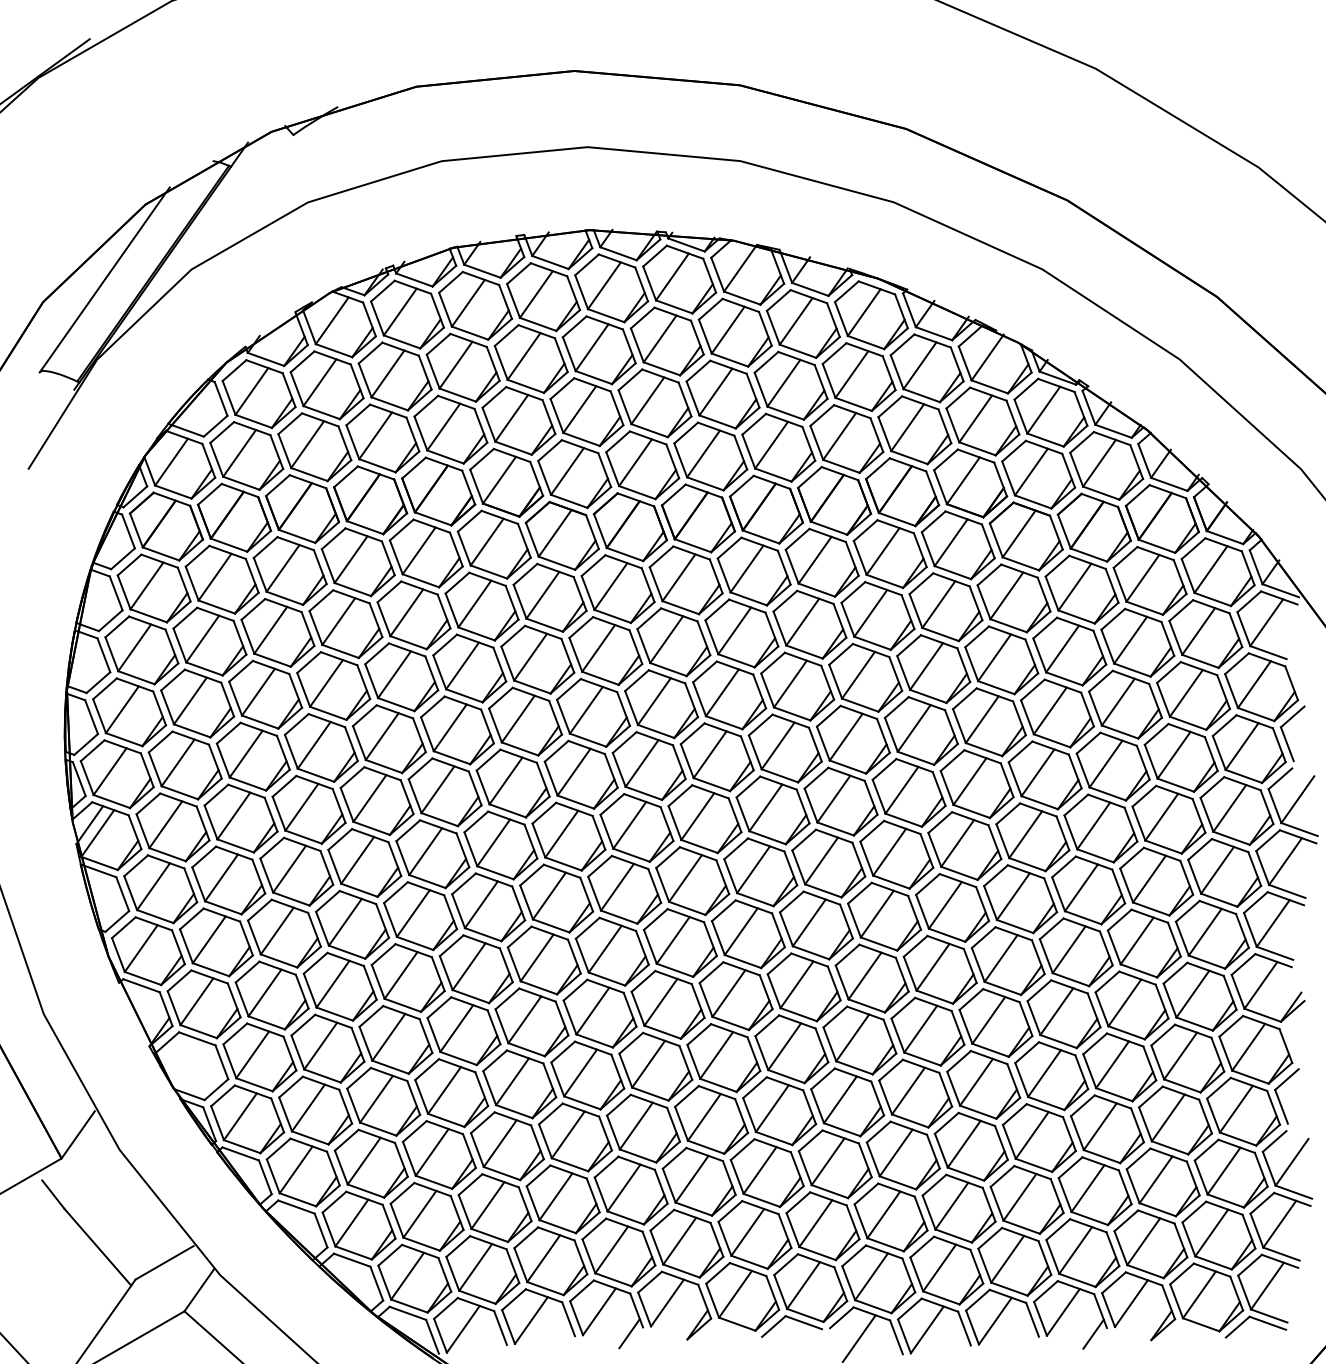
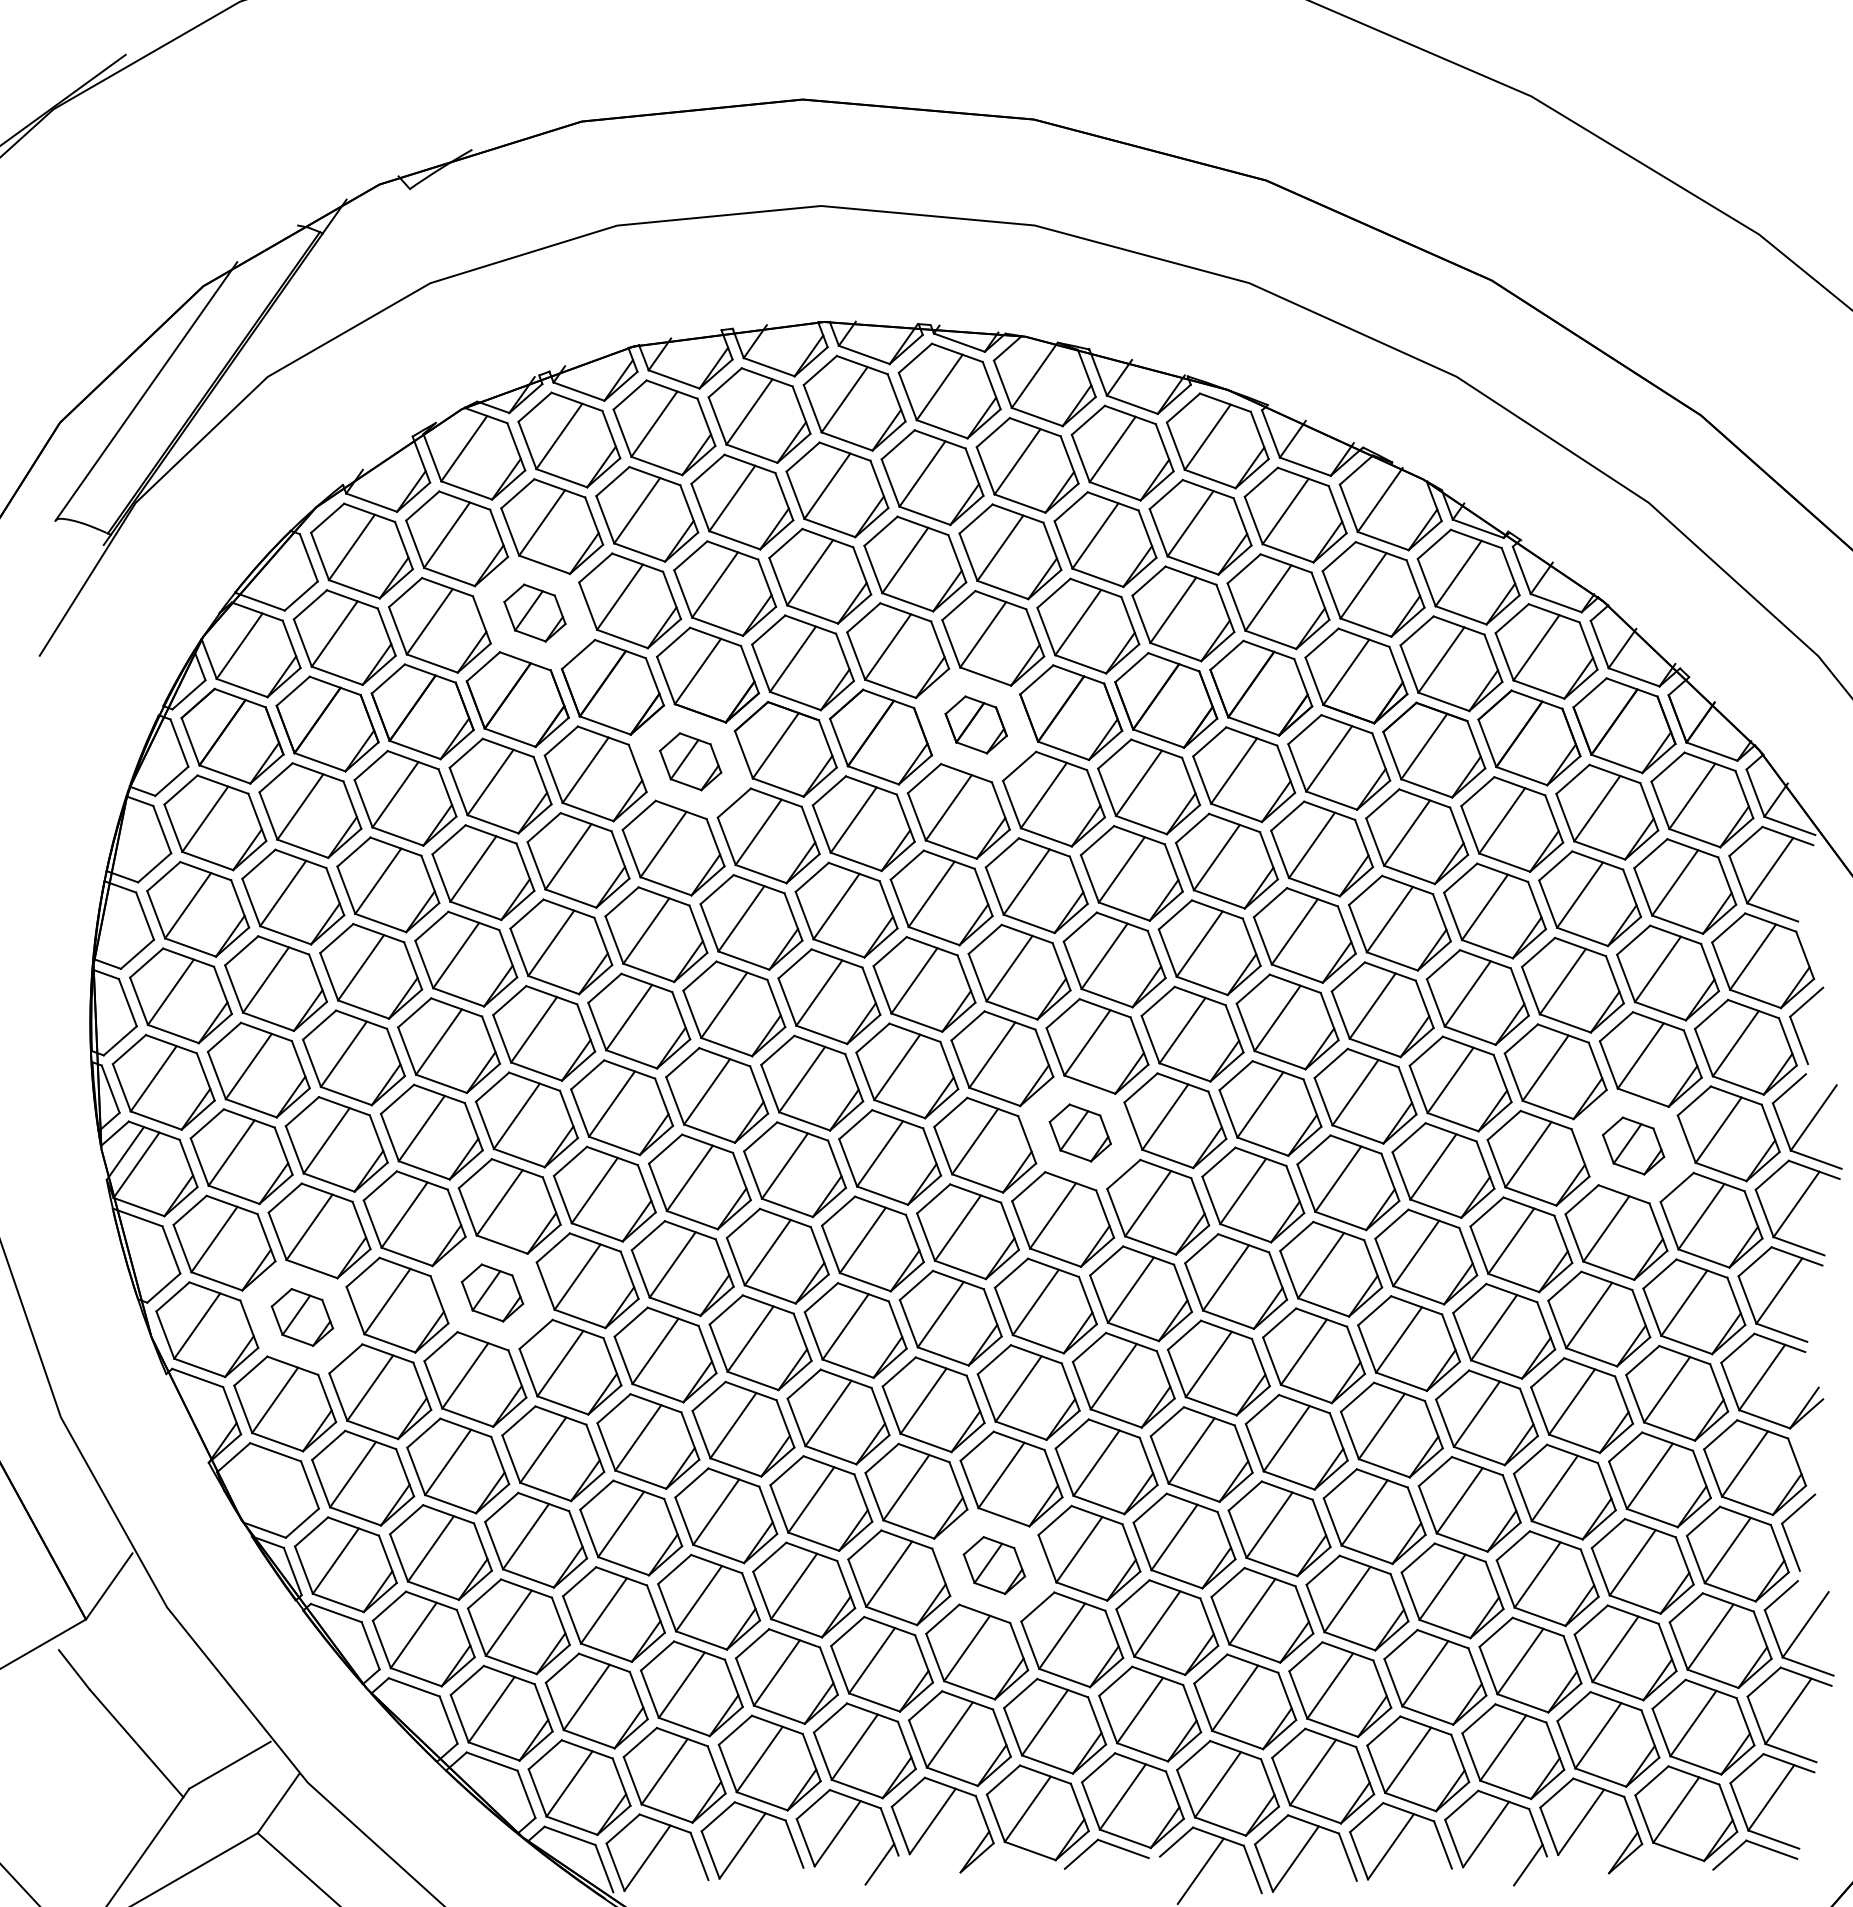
part: (382, 438) -> (534, 612), size x0.6
part: (698, 518) -> (976, 724), size x0.6
part: (494, 544) -> (690, 761), size x0.6
part: (773, 810) -> (1080, 1132), size x0.6
part: (1168, 819) -> (1633, 1145), size x0.6
part: (352, 924) -> (492, 1292), size x0.6
part: (216, 942) -> (302, 1317), size x0.6
part: (711, 1119) -> (994, 1565), size x0.6

